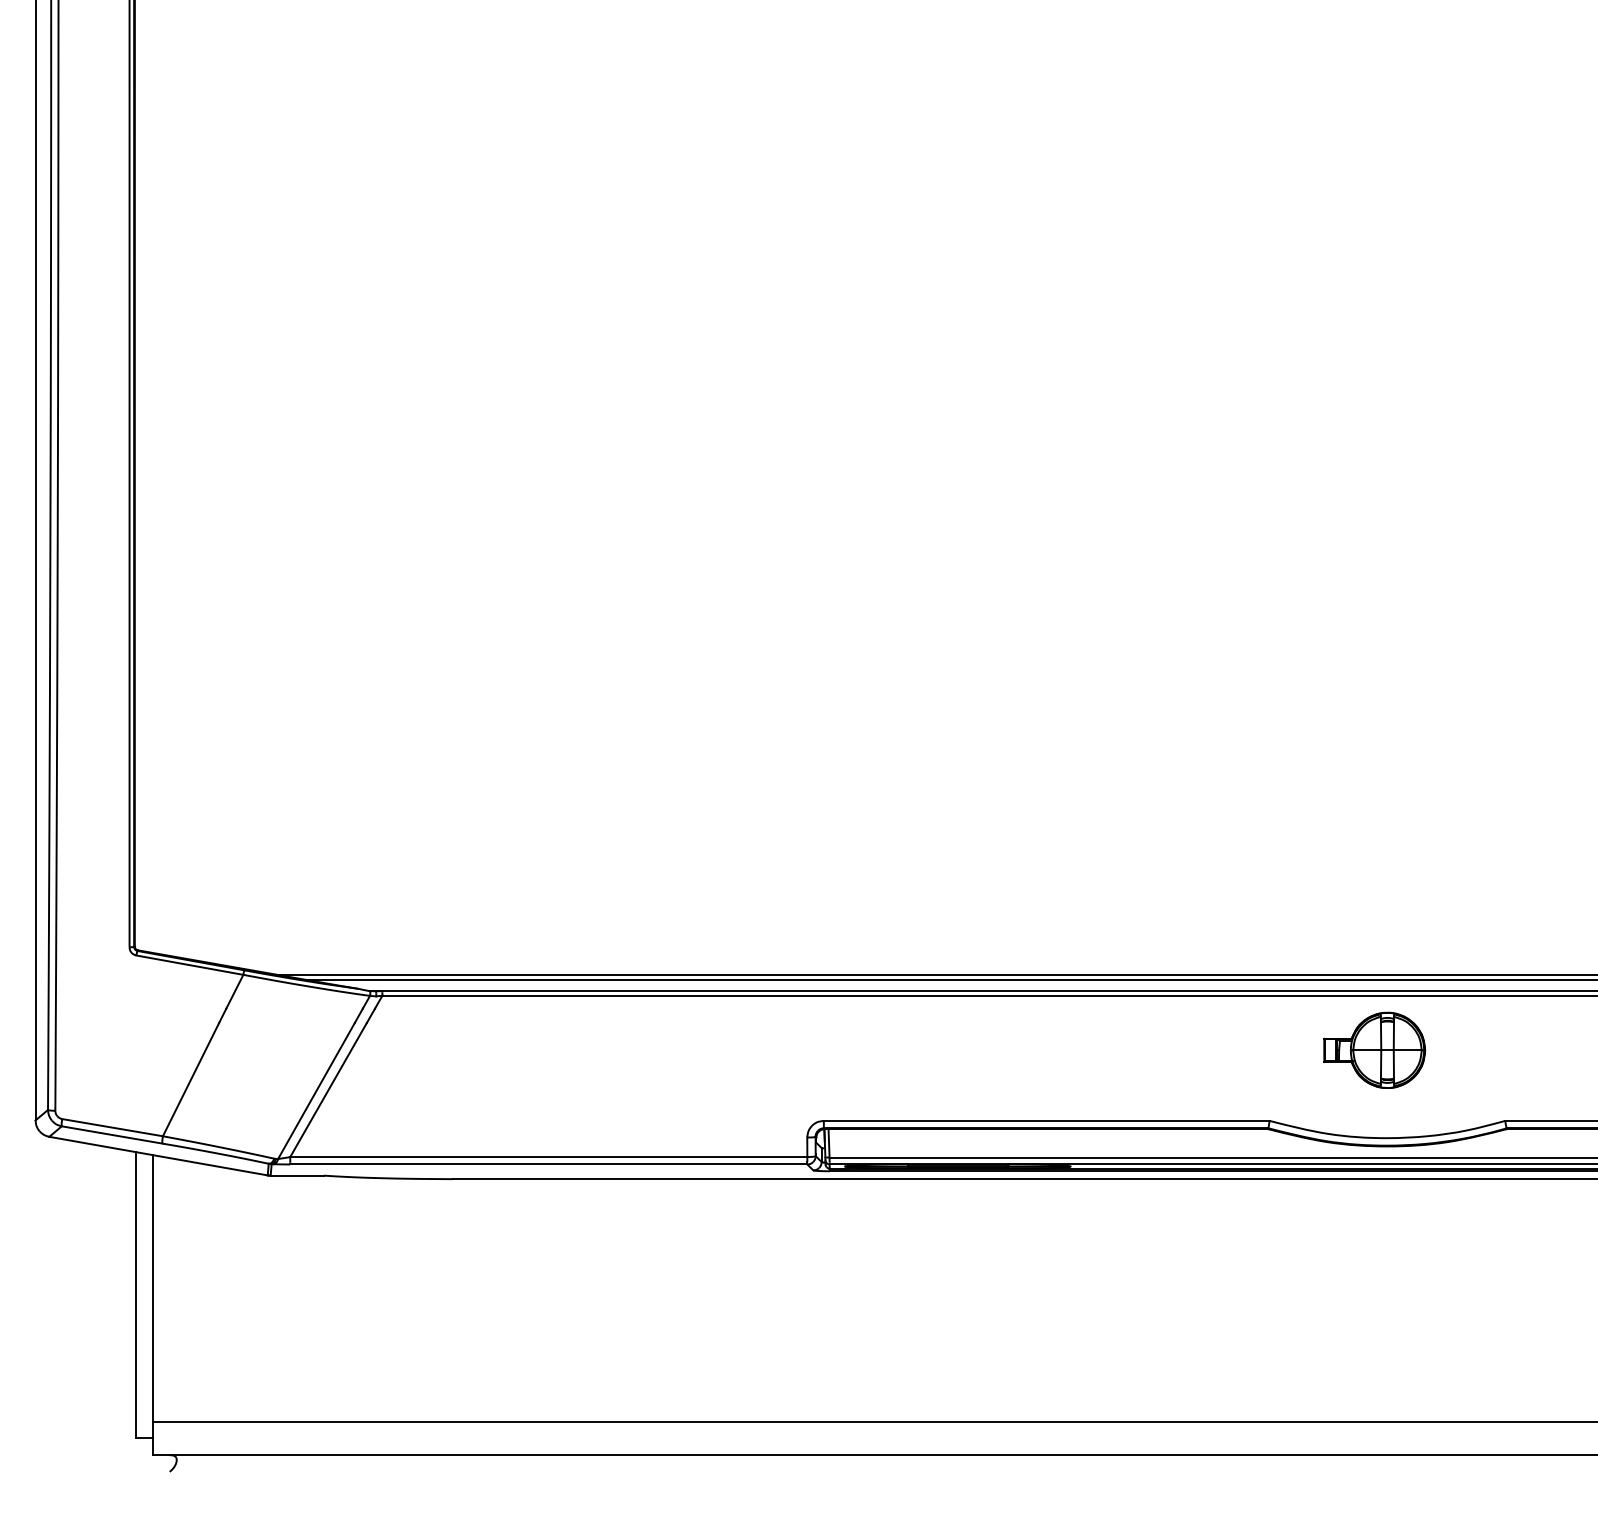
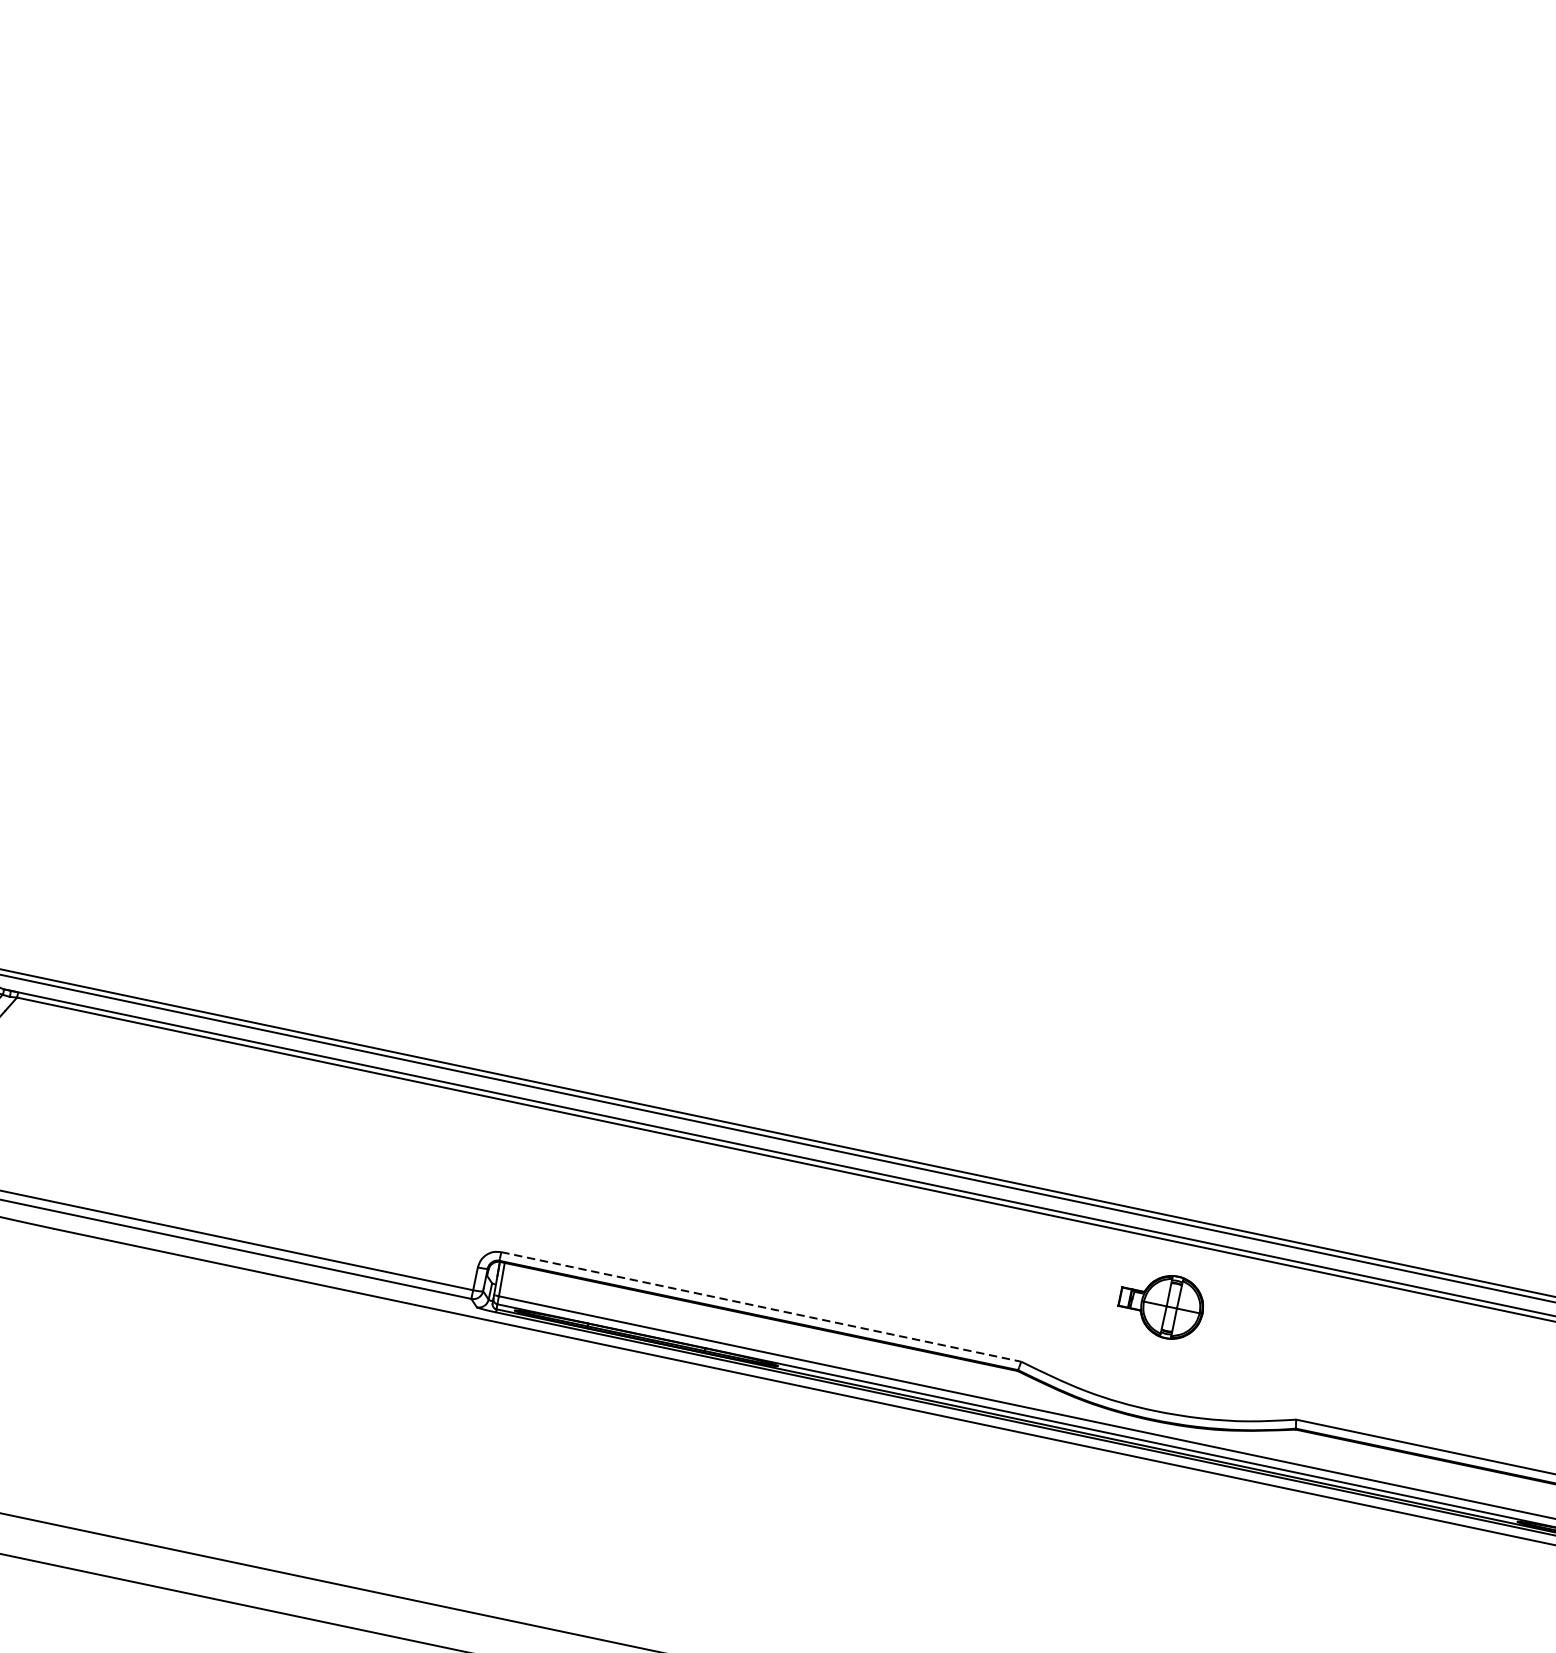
part: (1374, 1049) -> (1161, 1304), size x0.7
line: (1046, 1120) -> (761, 1306), solid -> dashed

